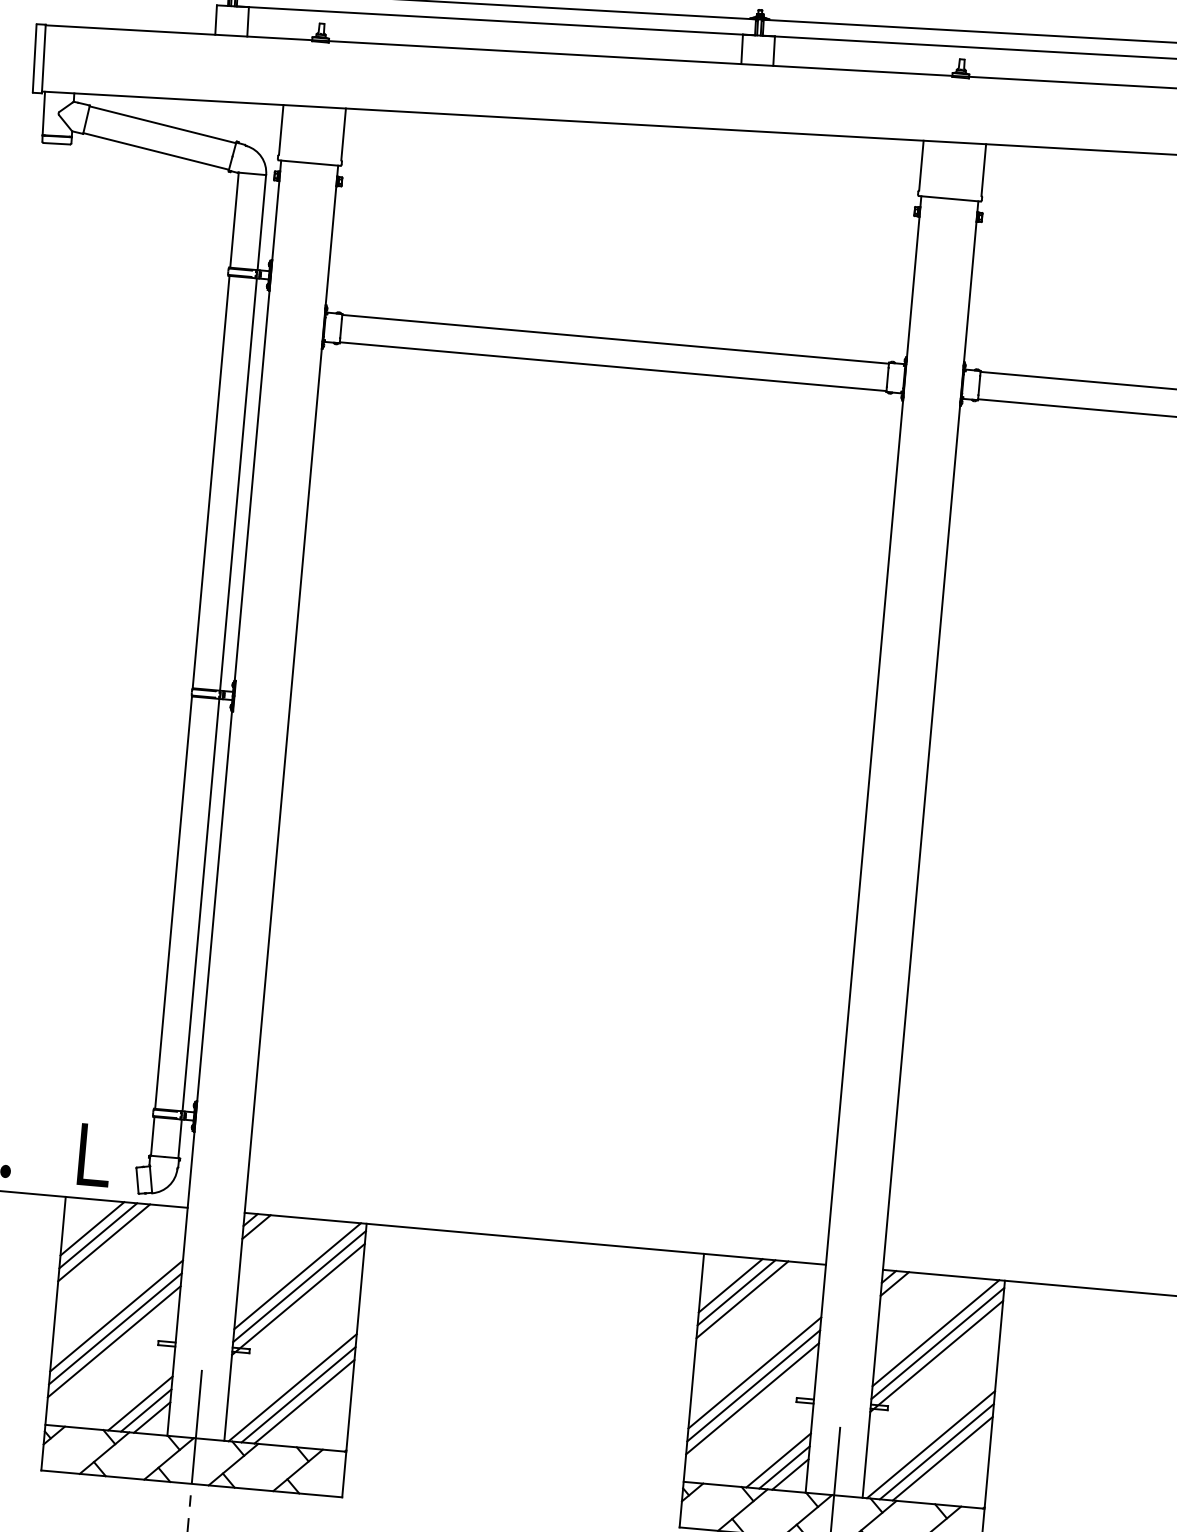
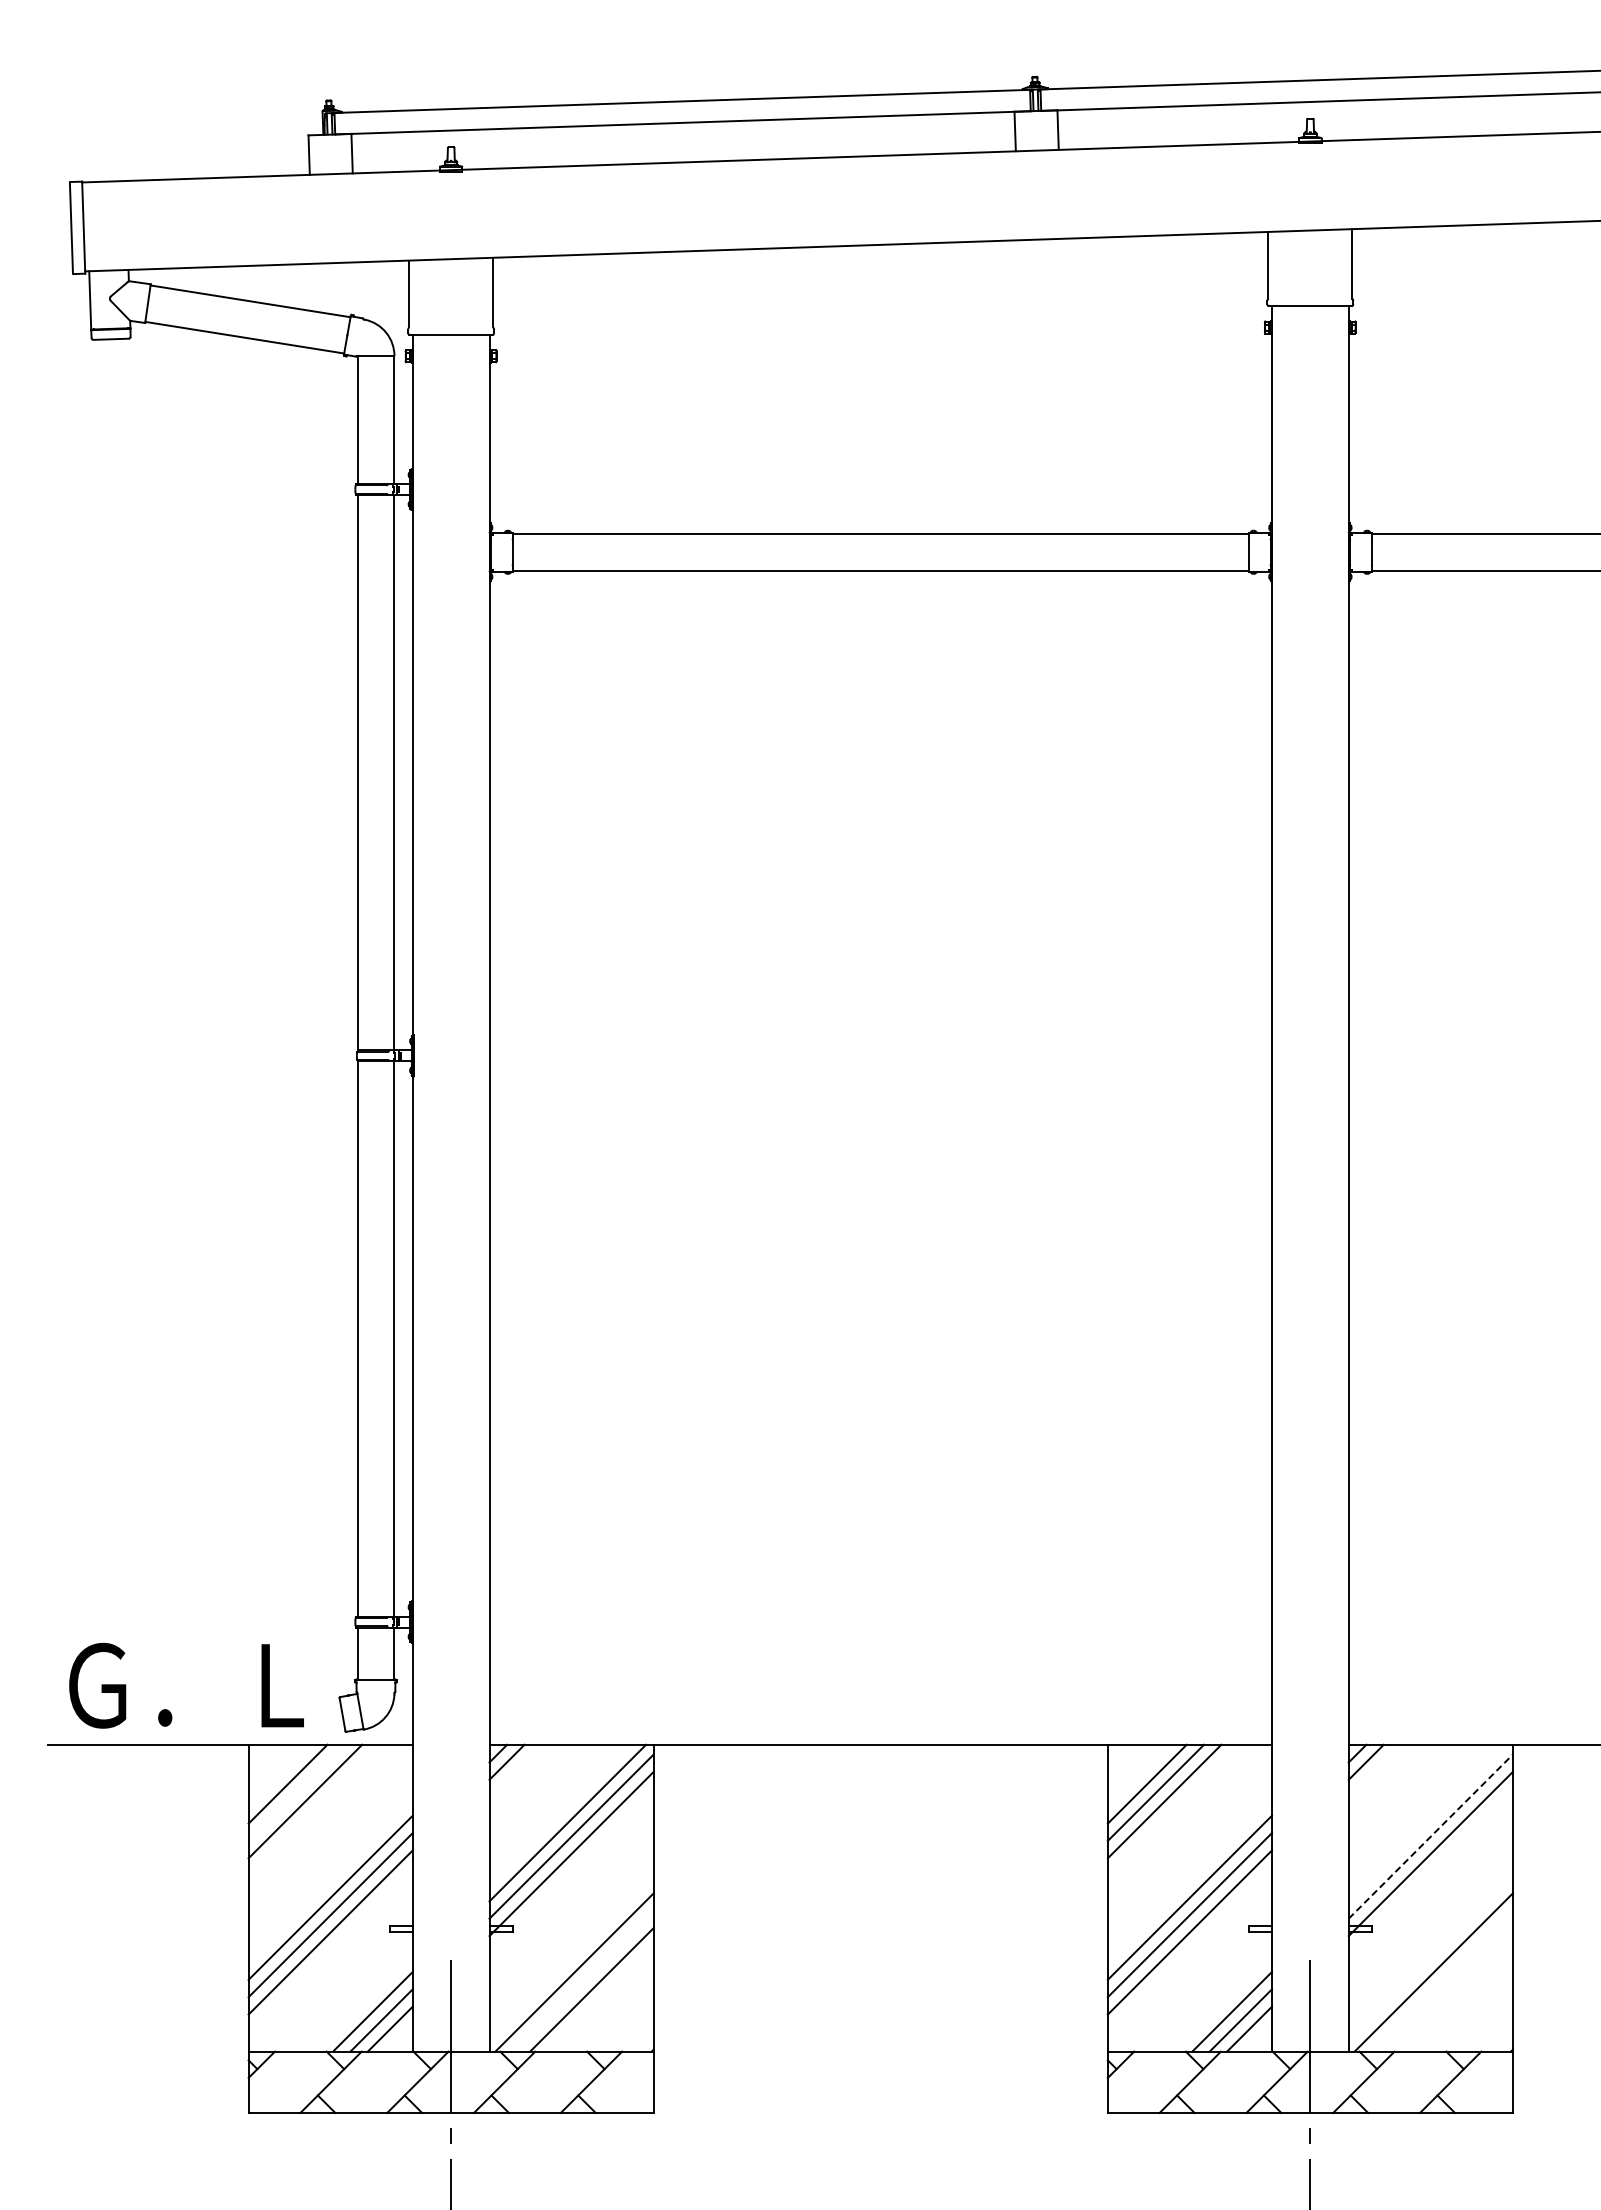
line: (98, 1235) -> (296, 1792), removed
line: (935, 1332) -> (1426, 1822), removed
line: (938, 1343) -> (1431, 1836), solid -> dashed
line: (298, 1394) -> (582, 1980), removed
line: (936, 1451) -> (1442, 1980), removed
line: (942, 1458) -> (1450, 1989), removed

